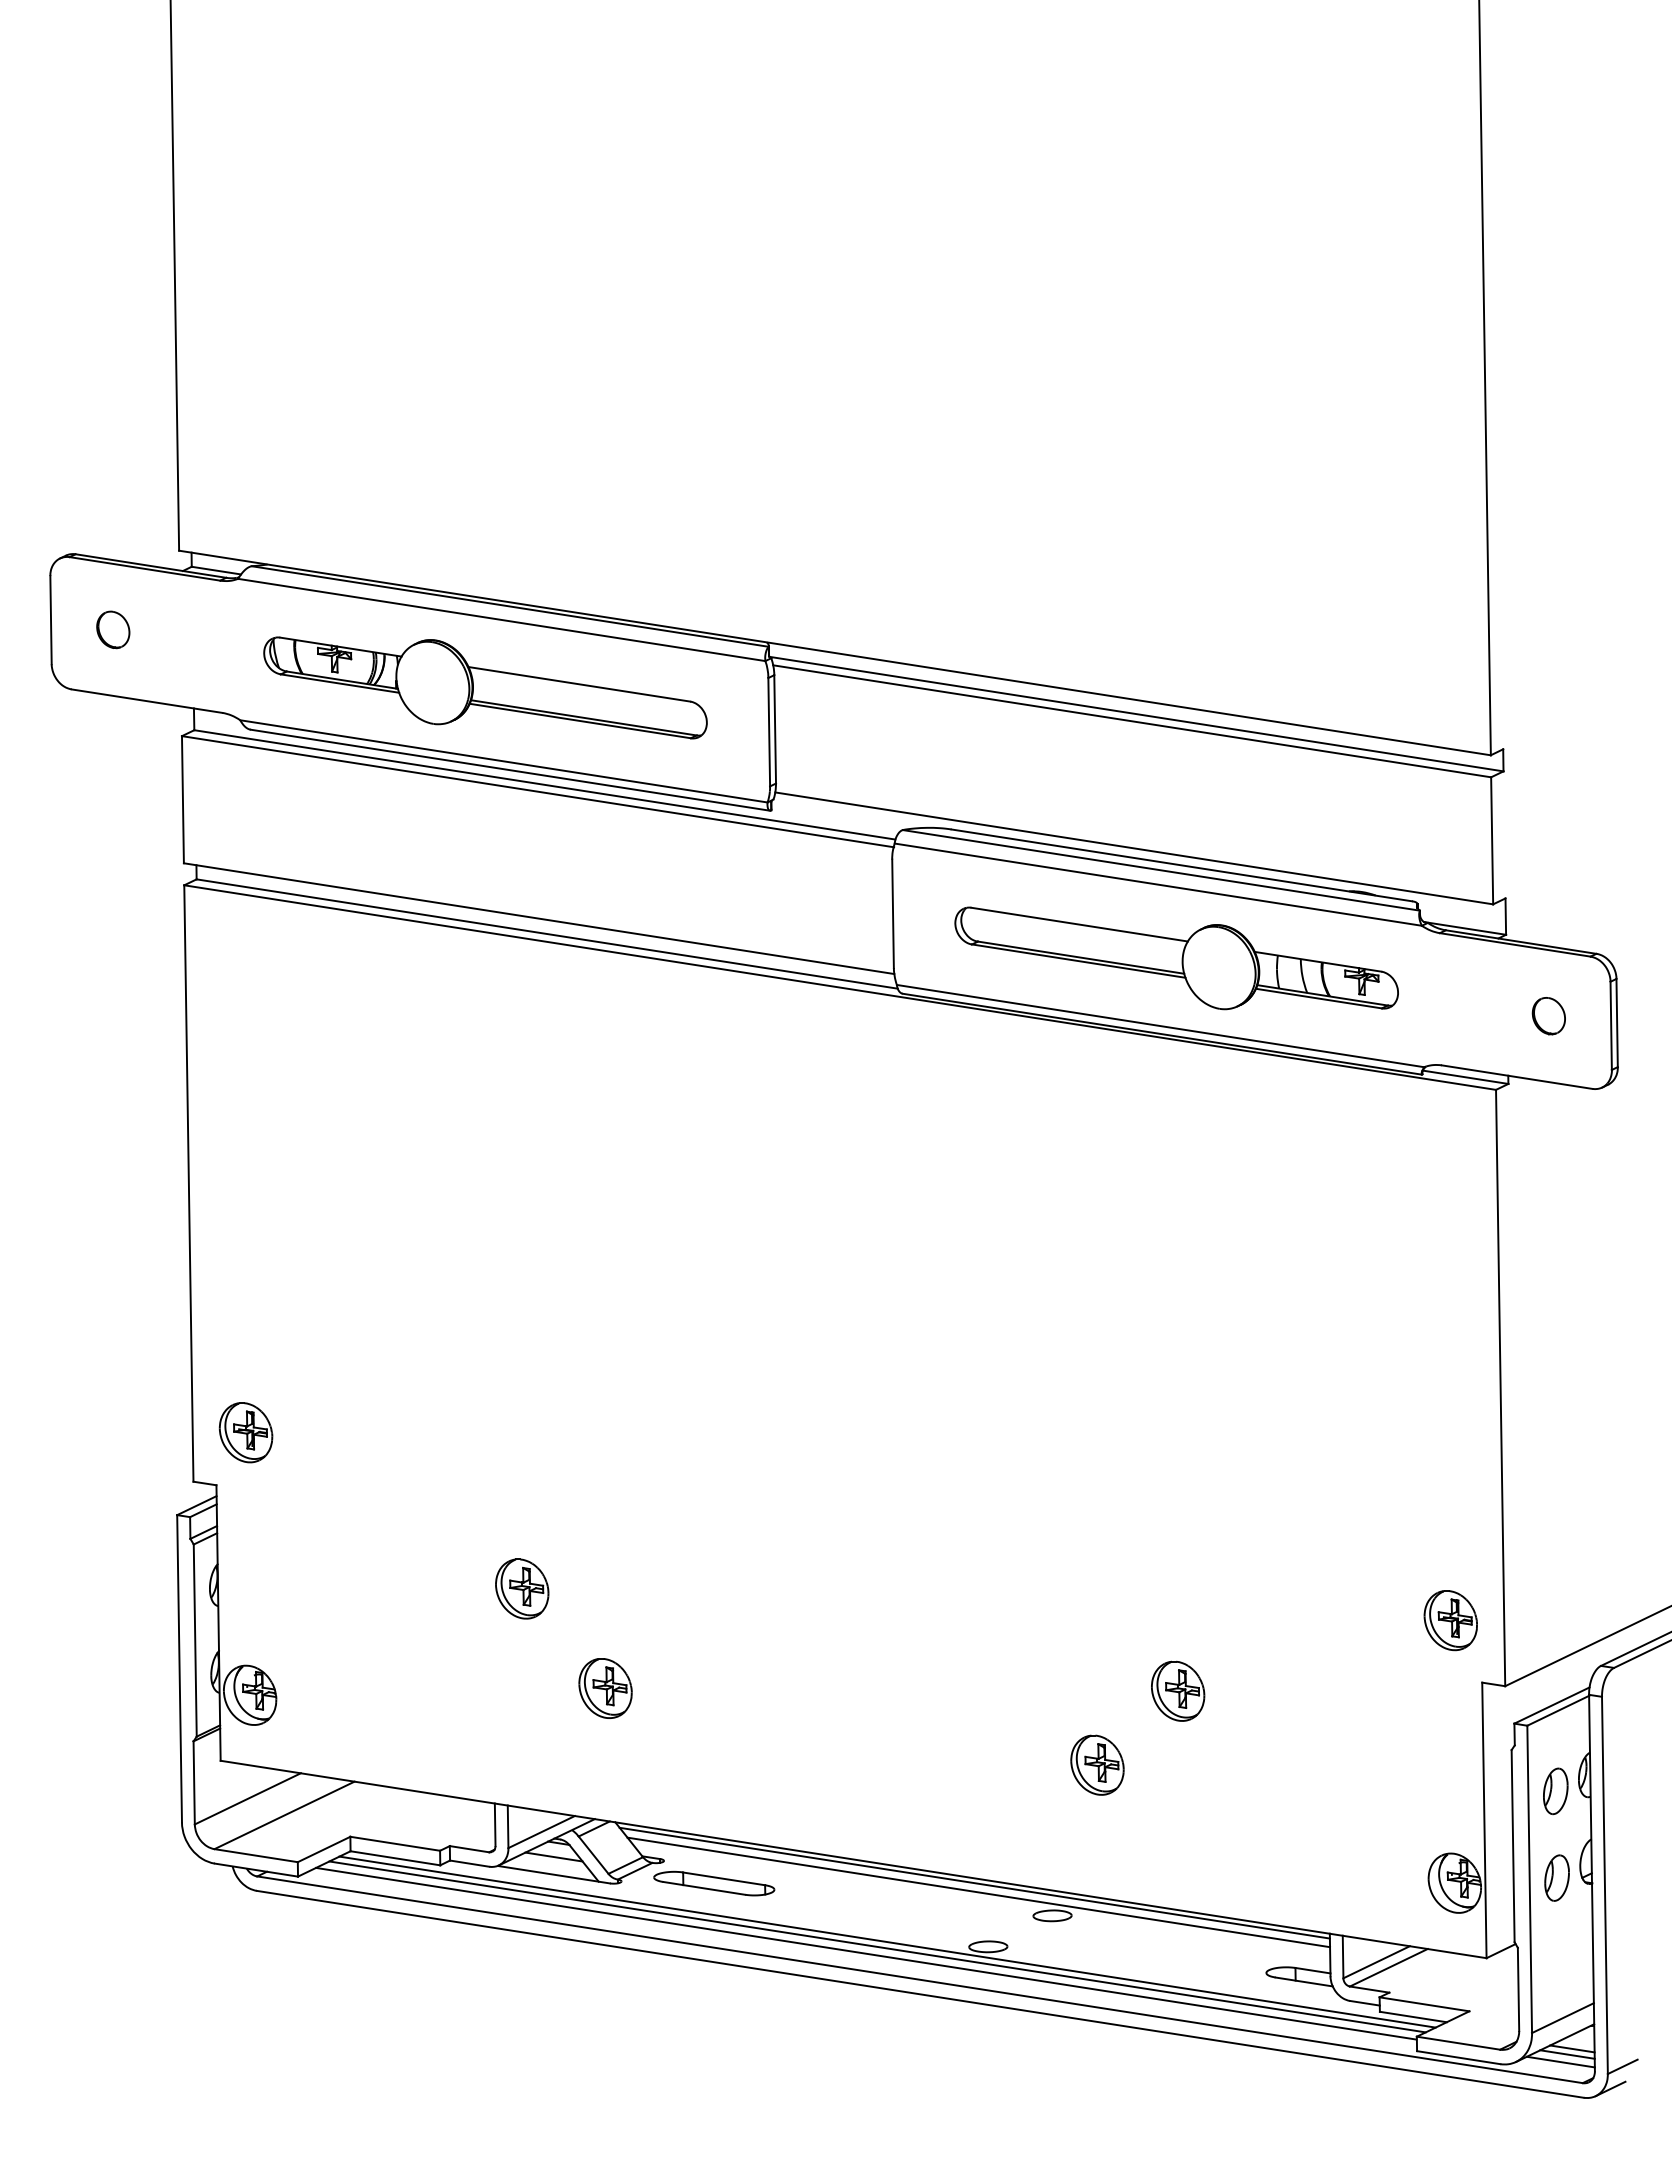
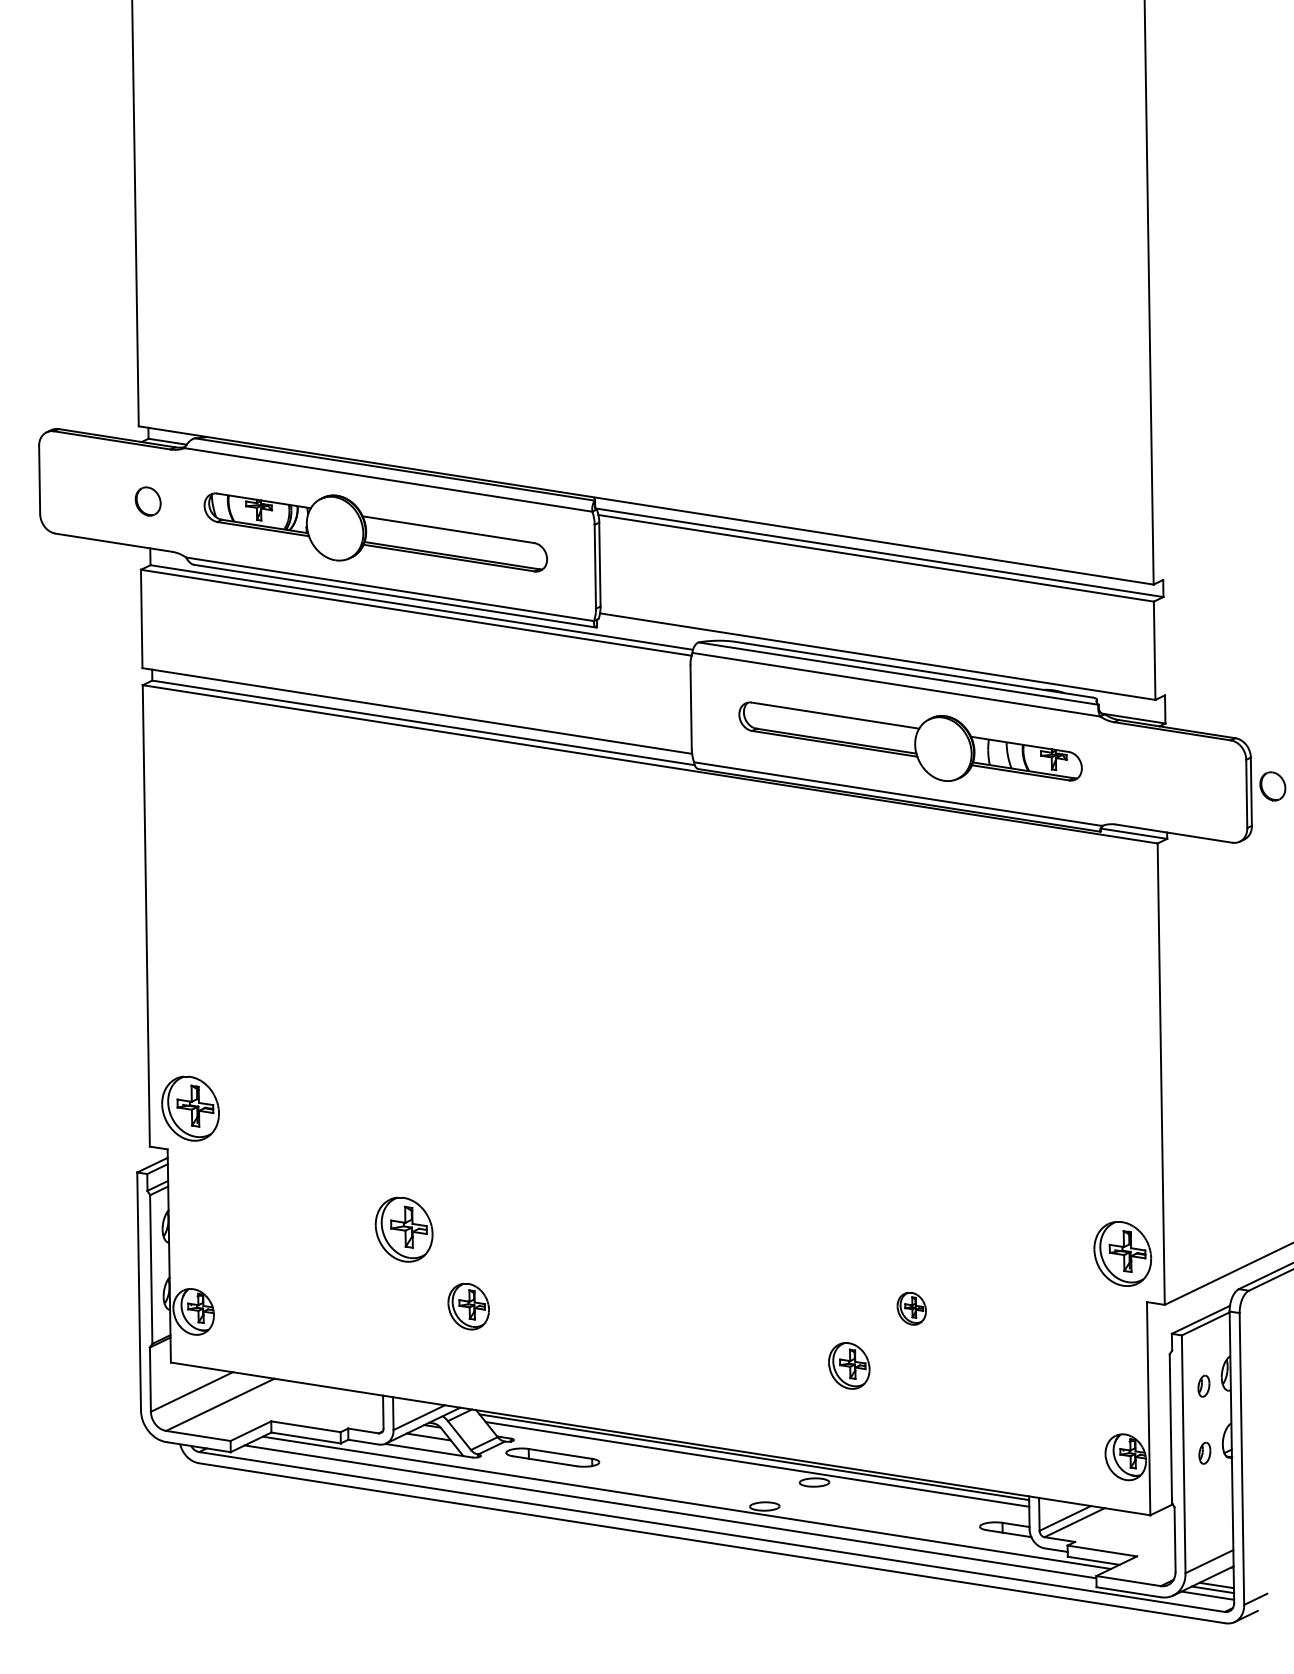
part: (113, 629) -> (148, 501), moved
part: (1548, 1016) -> (1272, 786), moved
part: (245, 1432) -> (190, 1108), size x1.4
part: (522, 1588) -> (404, 1229), size x1.4
part: (1450, 1620) -> (1122, 1254), size x1.4
part: (1178, 1690) -> (911, 1308), size x0.7
part: (1555, 1791) -> (1203, 1386), size x0.6
part: (1556, 1877) -> (1204, 1452), size x0.6
line: (877, 1946) -> (679, 1506), removed

